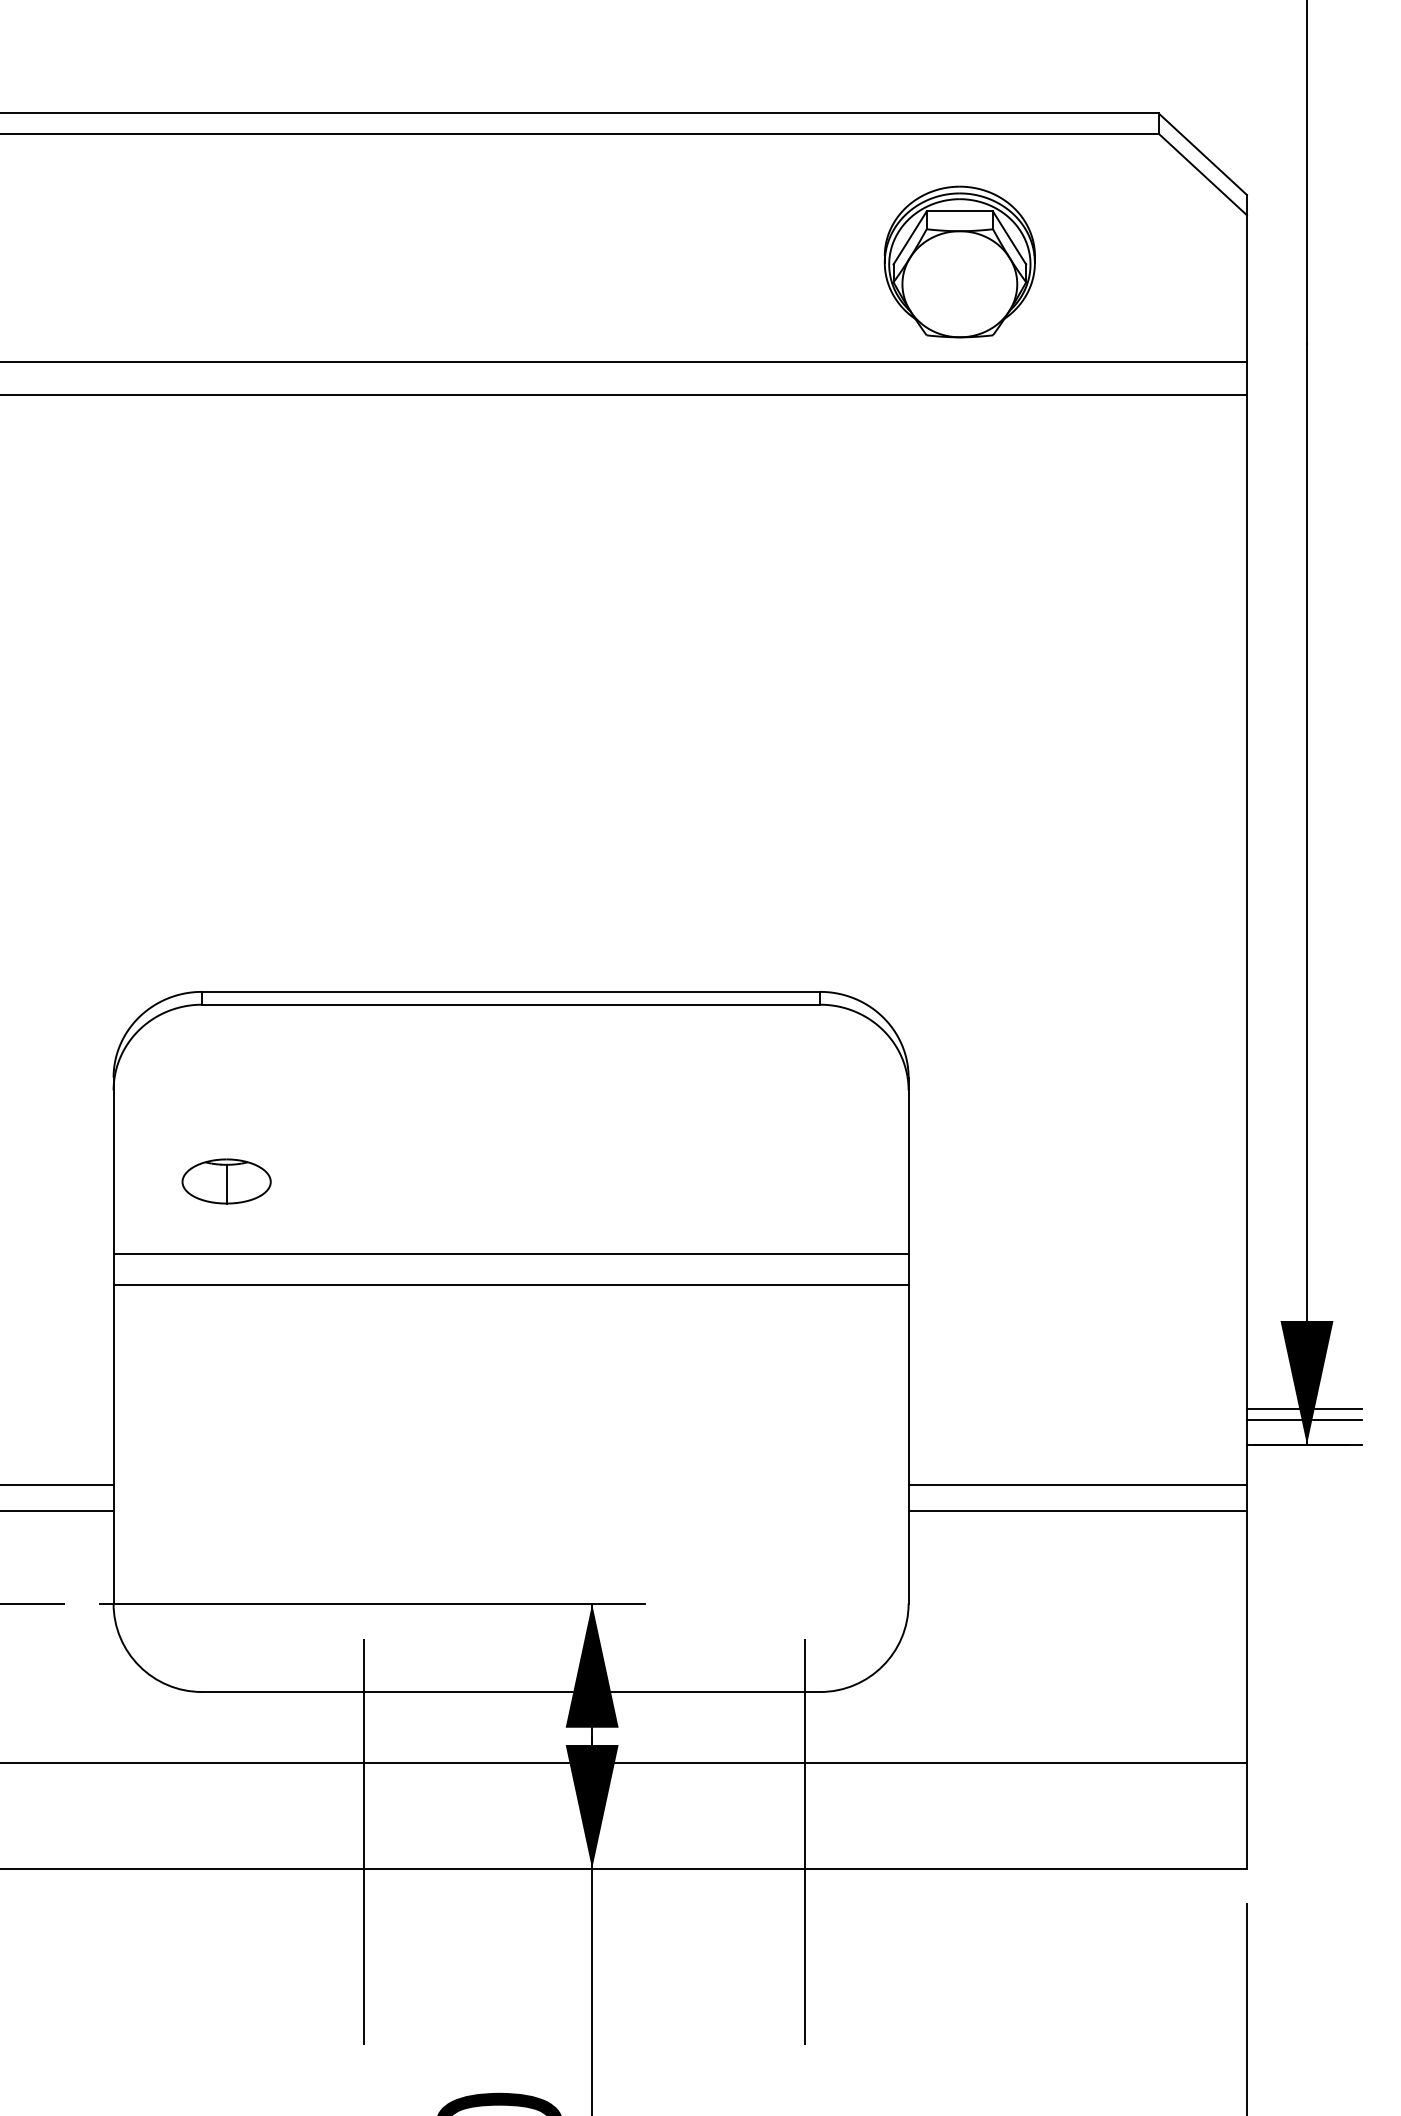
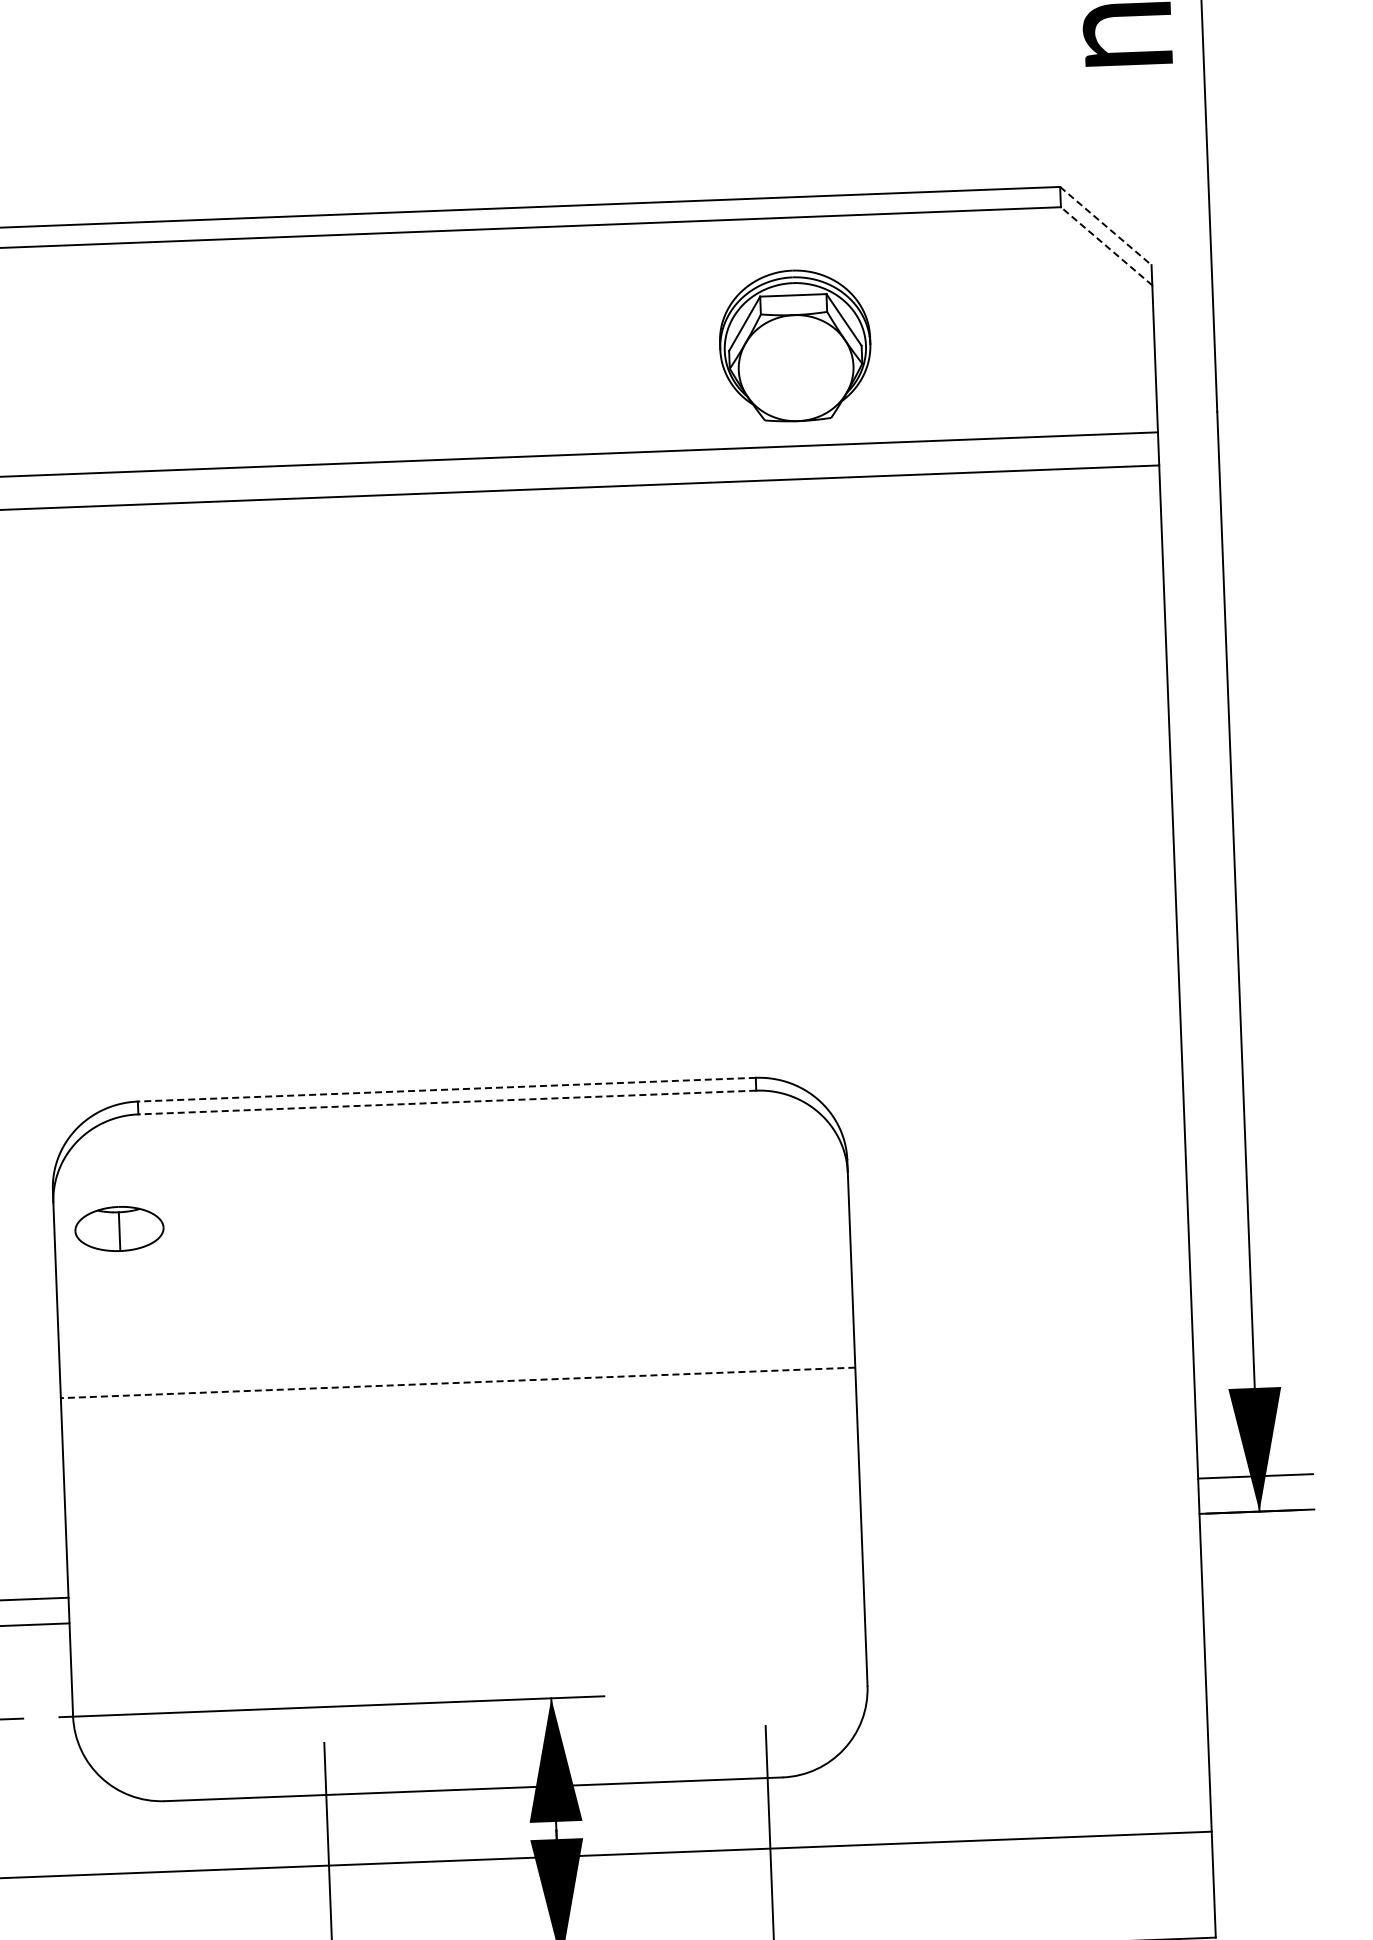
line: (1203, 154) -> (1106, 226), solid -> dashed
line: (1202, 174) -> (1106, 246), solid -> dashed
part: (959, 261) -> (794, 345), moved
line: (510, 991) -> (446, 1089), solid -> dashed
line: (510, 1004) -> (446, 1102), solid -> dashed
part: (226, 1181) -> (119, 1228), moved
line: (510, 1254) -> (456, 1352), removed
line: (511, 1285) -> (458, 1383), solid -> dashed
line: (1303, 1419) -> (1255, 1486), removed
line: (1077, 1485) -> (1031, 1561), removed
line: (1077, 1510) -> (1032, 1586), removed

